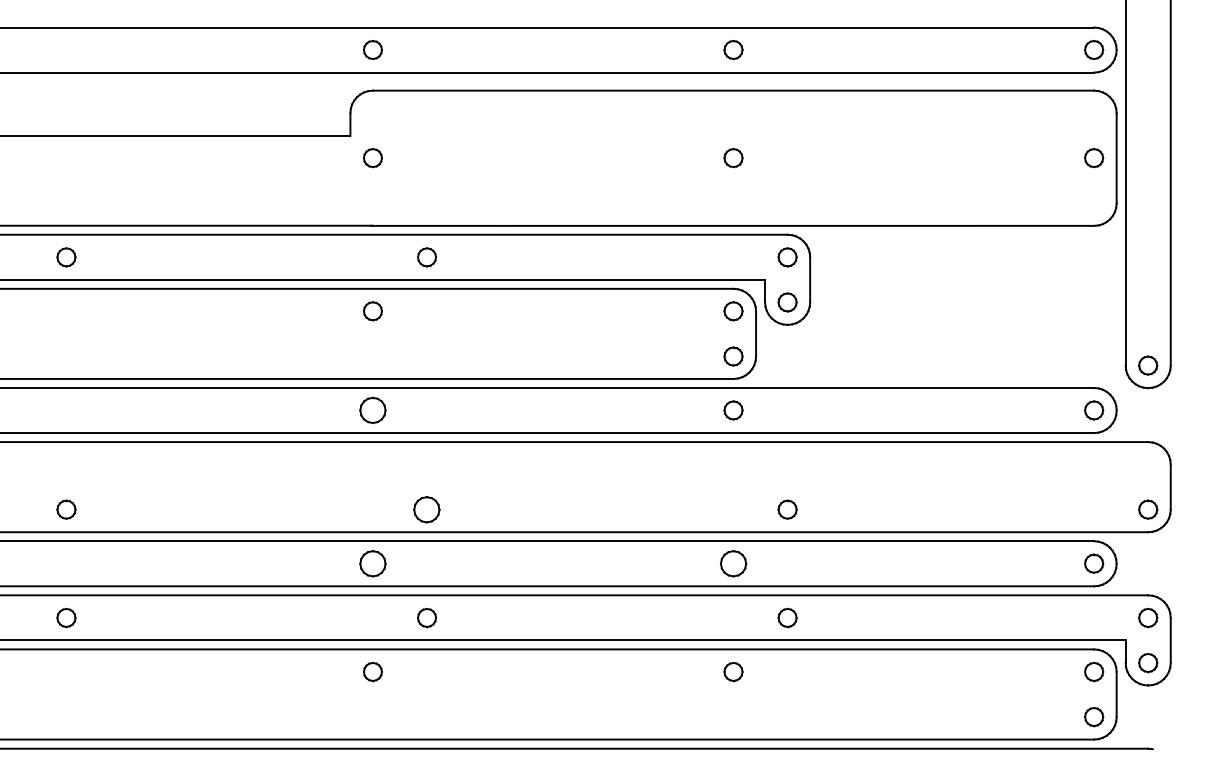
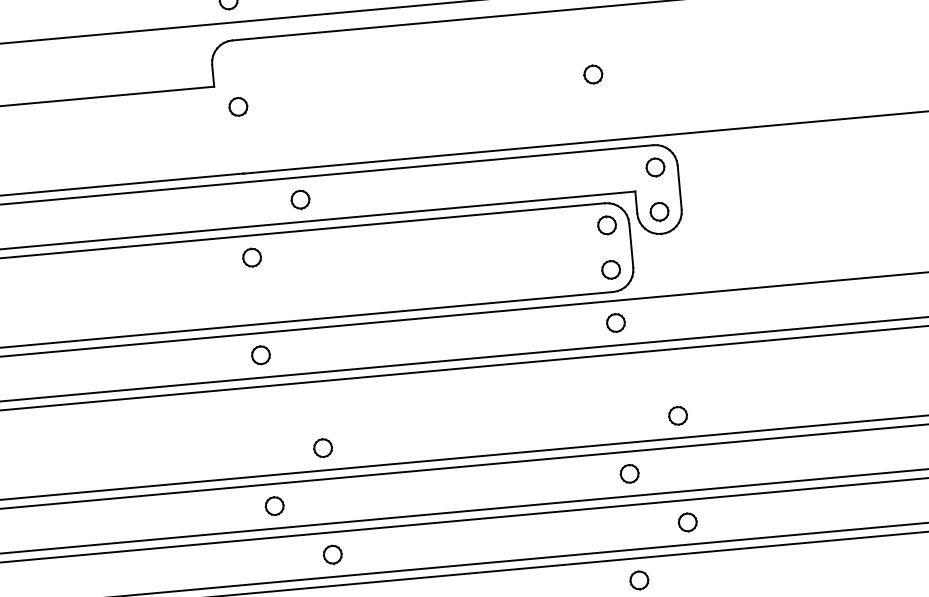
part: (372, 410) -> (260, 355), size x0.71
part: (427, 509) -> (323, 447), size x0.71
part: (372, 563) -> (274, 506), size x0.71
part: (733, 563) -> (629, 473), size x0.71

